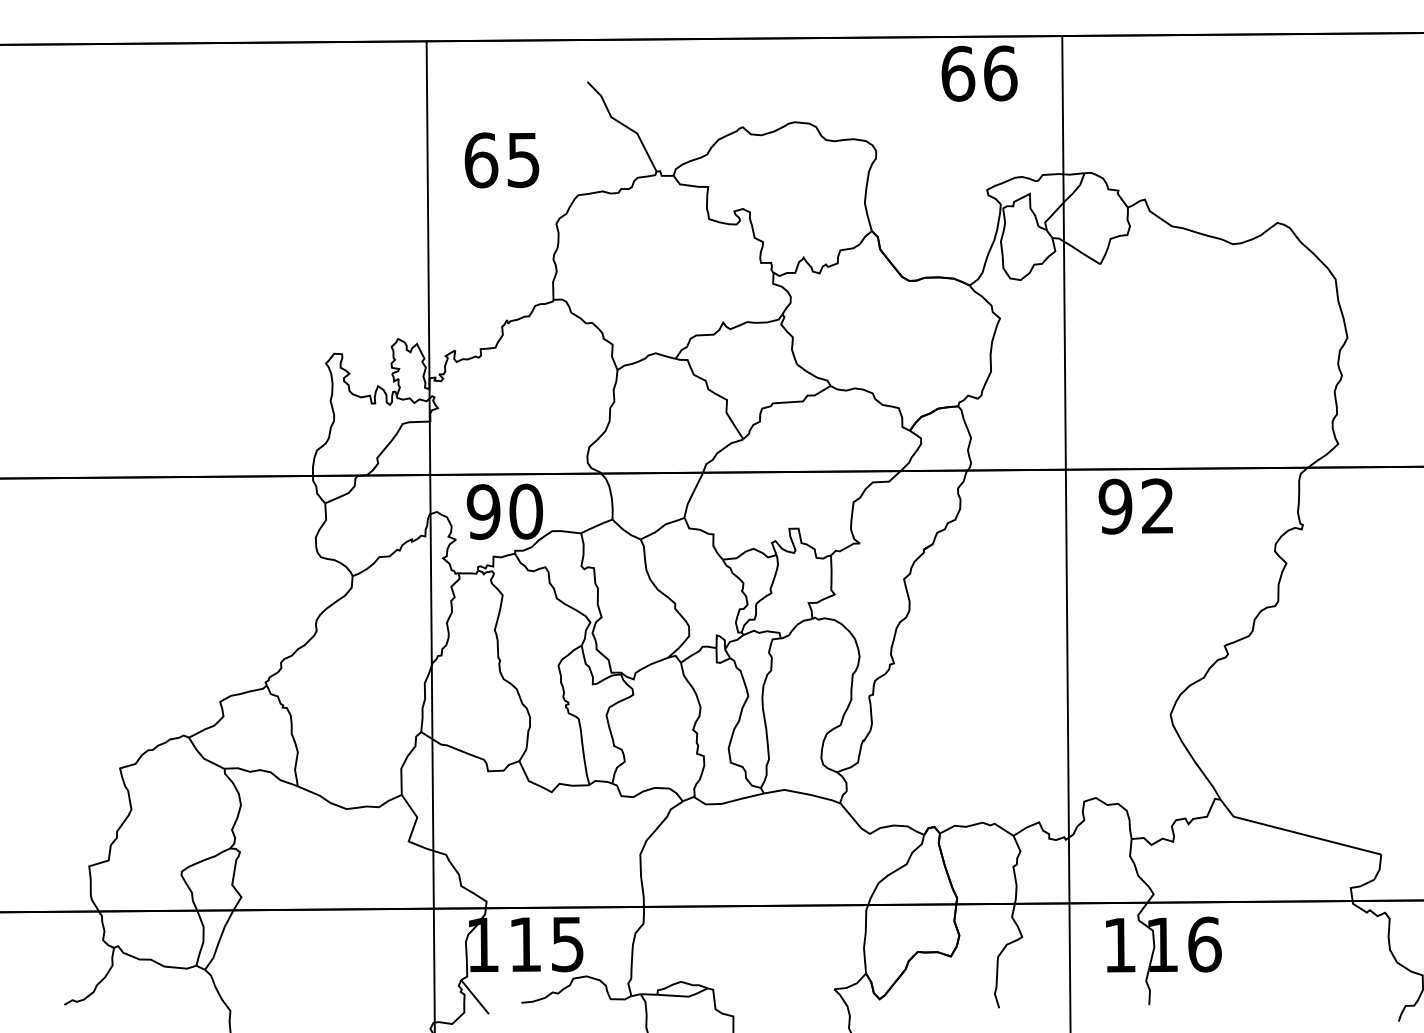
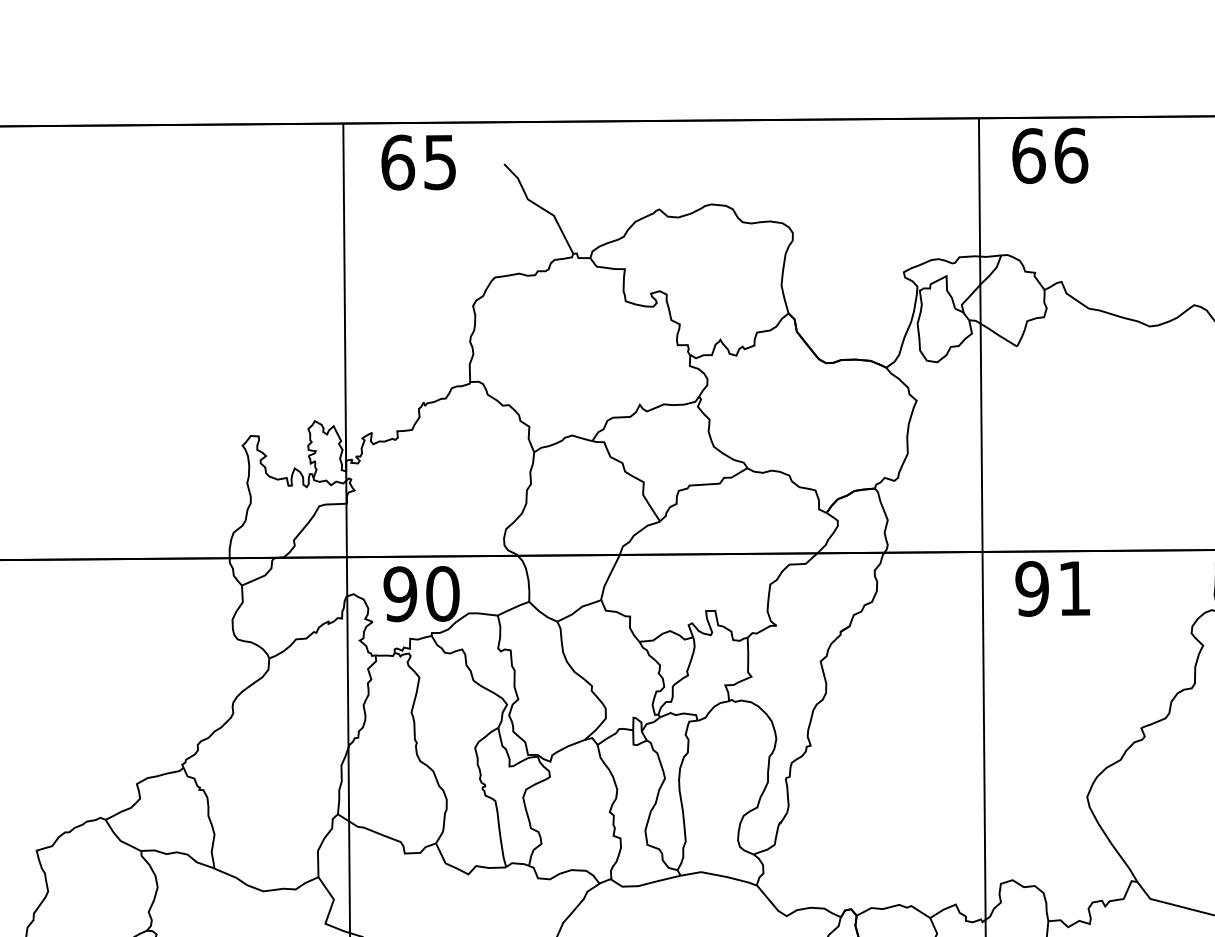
text: (979, 73) -> (1050, 155), moved
text: (501, 160) -> (418, 162), moved
text: (1157, 505) -> (1074, 587), 92 -> 91

